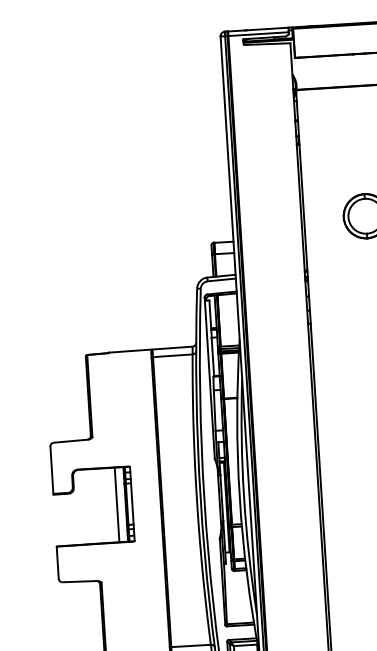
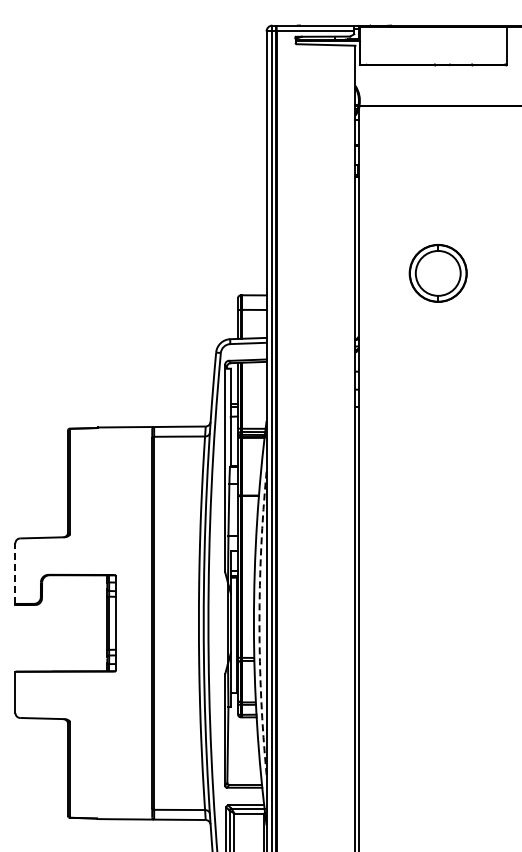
line: (51, 470) -> (15, 573), solid -> dashed
arc: (244, 497) -> (259, 623), solid -> dashed
line: (117, 505) -> (96, 623), removed

